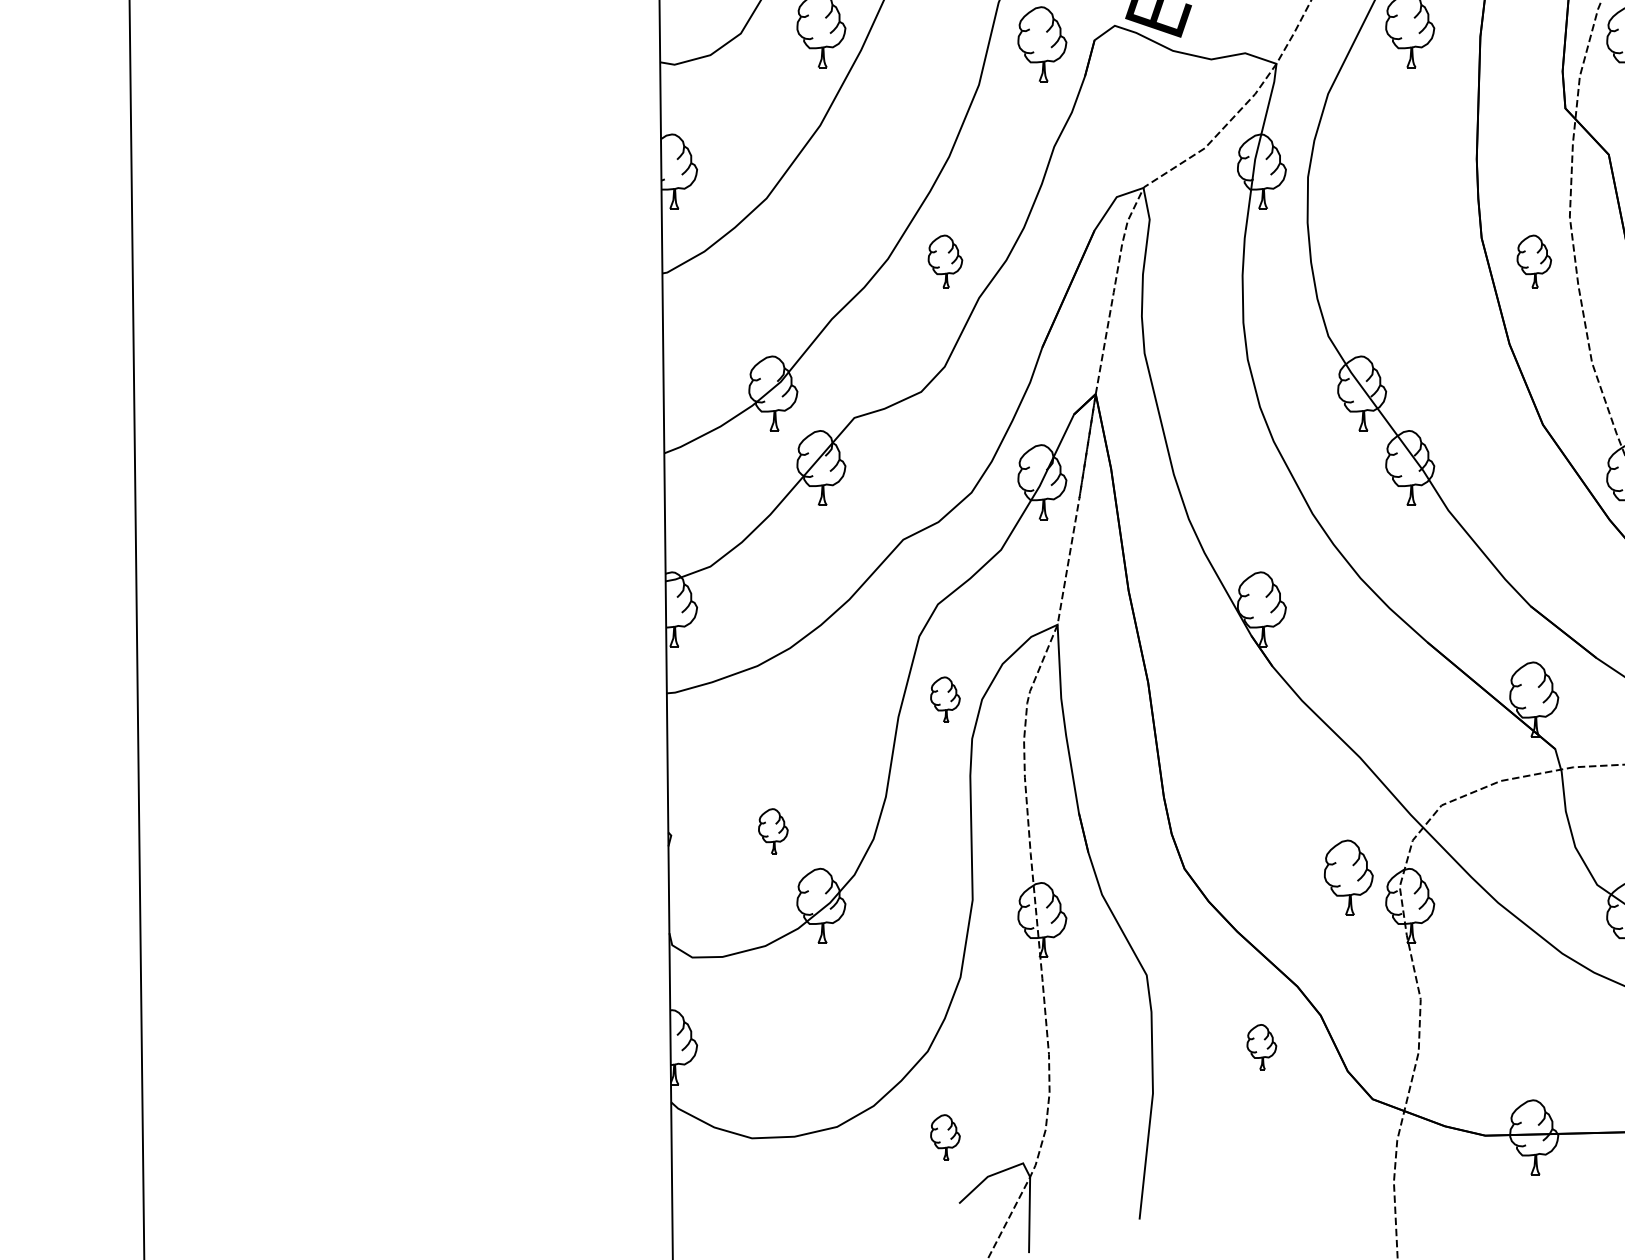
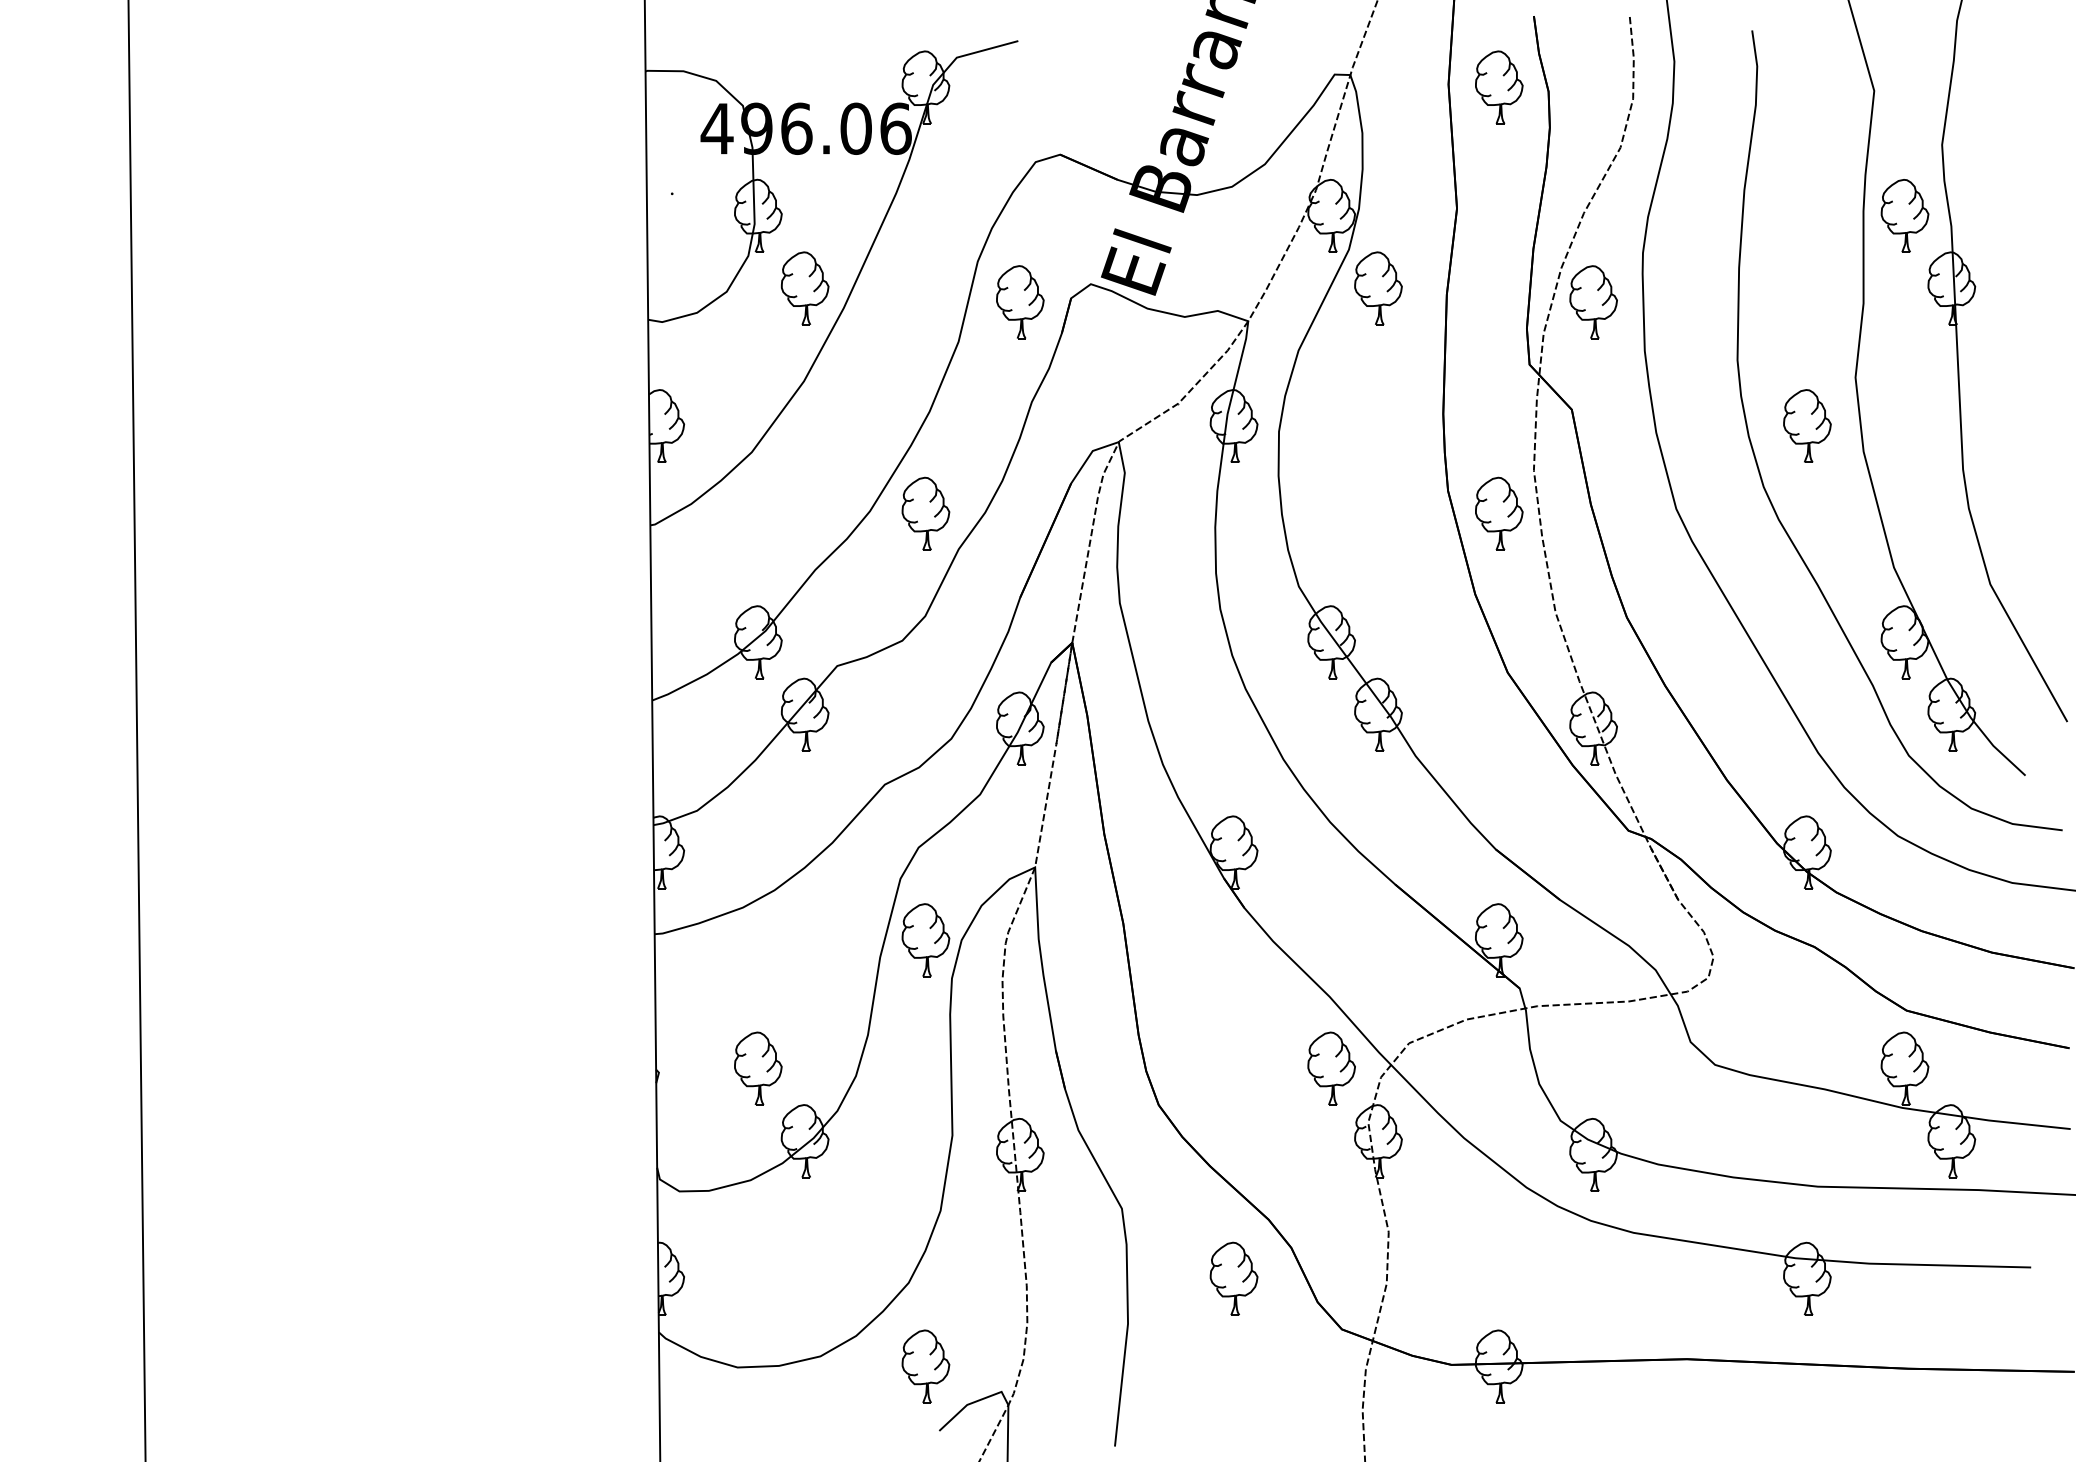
part: (944, 261) -> (925, 513), size x1.43
part: (1534, 261) -> (1499, 513), size x1.43
part: (944, 699) -> (925, 940), size x1.67
part: (773, 831) -> (758, 1068), size x1.67
part: (1348, 877) -> (1331, 1068), moved
part: (1261, 1046) -> (1233, 1278), size x1.67
part: (944, 1137) -> (925, 1366), size x1.67

